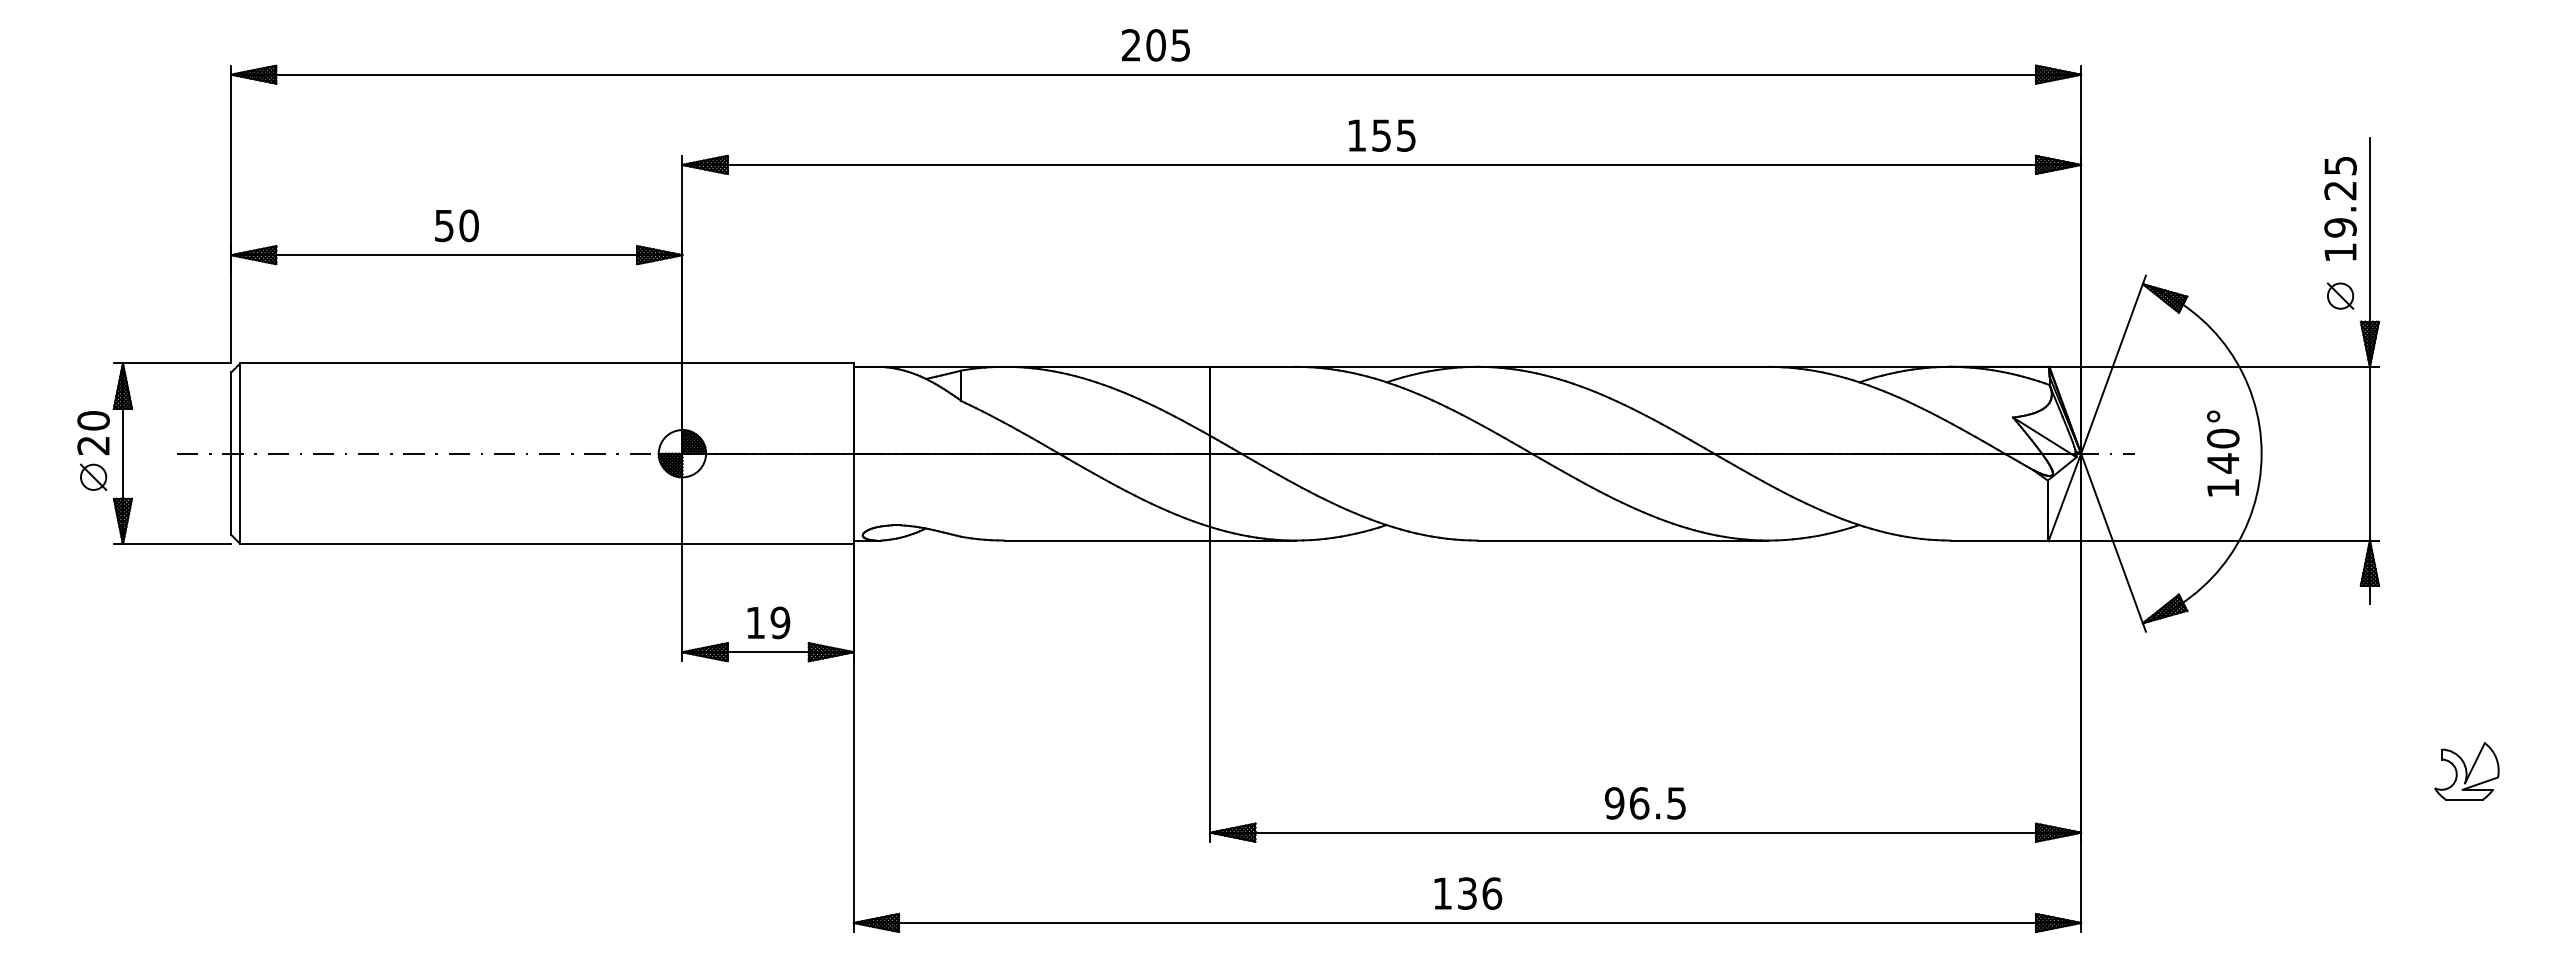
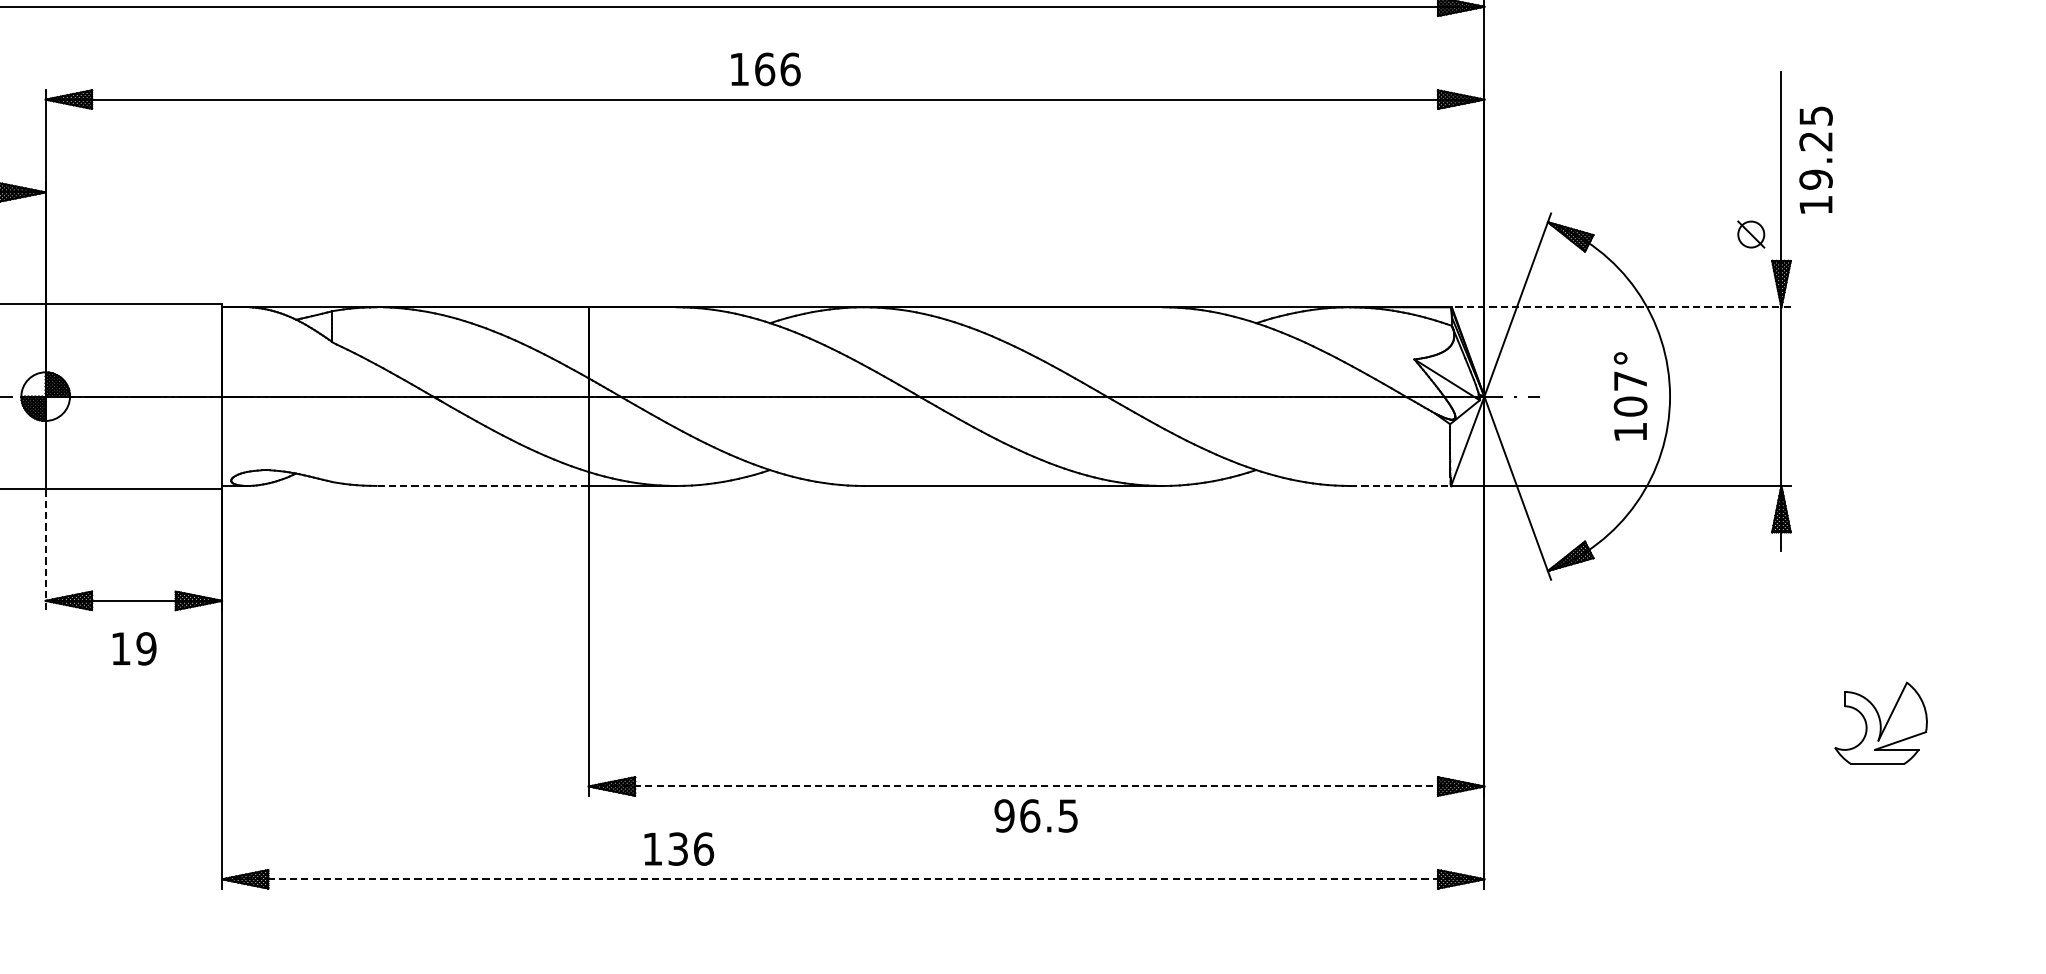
text: (1394, 135) -> (778, 69), 155 -> 166
text: (2340, 208) -> (1815, 159), moved
line: (2214, 366) -> (1621, 306), solid -> dashed
text: (2223, 450) -> (1630, 393), 140° -> 107°
line: (1107, 540) -> (482, 485), solid -> dashed
line: (2000, 540) -> (1401, 485), solid -> dashed
line: (682, 602) -> (45, 549), solid -> dashed
text: (768, 622) -> (134, 648), moved
part: (2466, 771) -> (1880, 723), size x1.4
text: (1644, 803) -> (1035, 816), moved
line: (1646, 832) -> (1037, 786), solid -> dashed
text: (1468, 893) -> (679, 849), moved
line: (1467, 922) -> (853, 878), solid -> dashed

